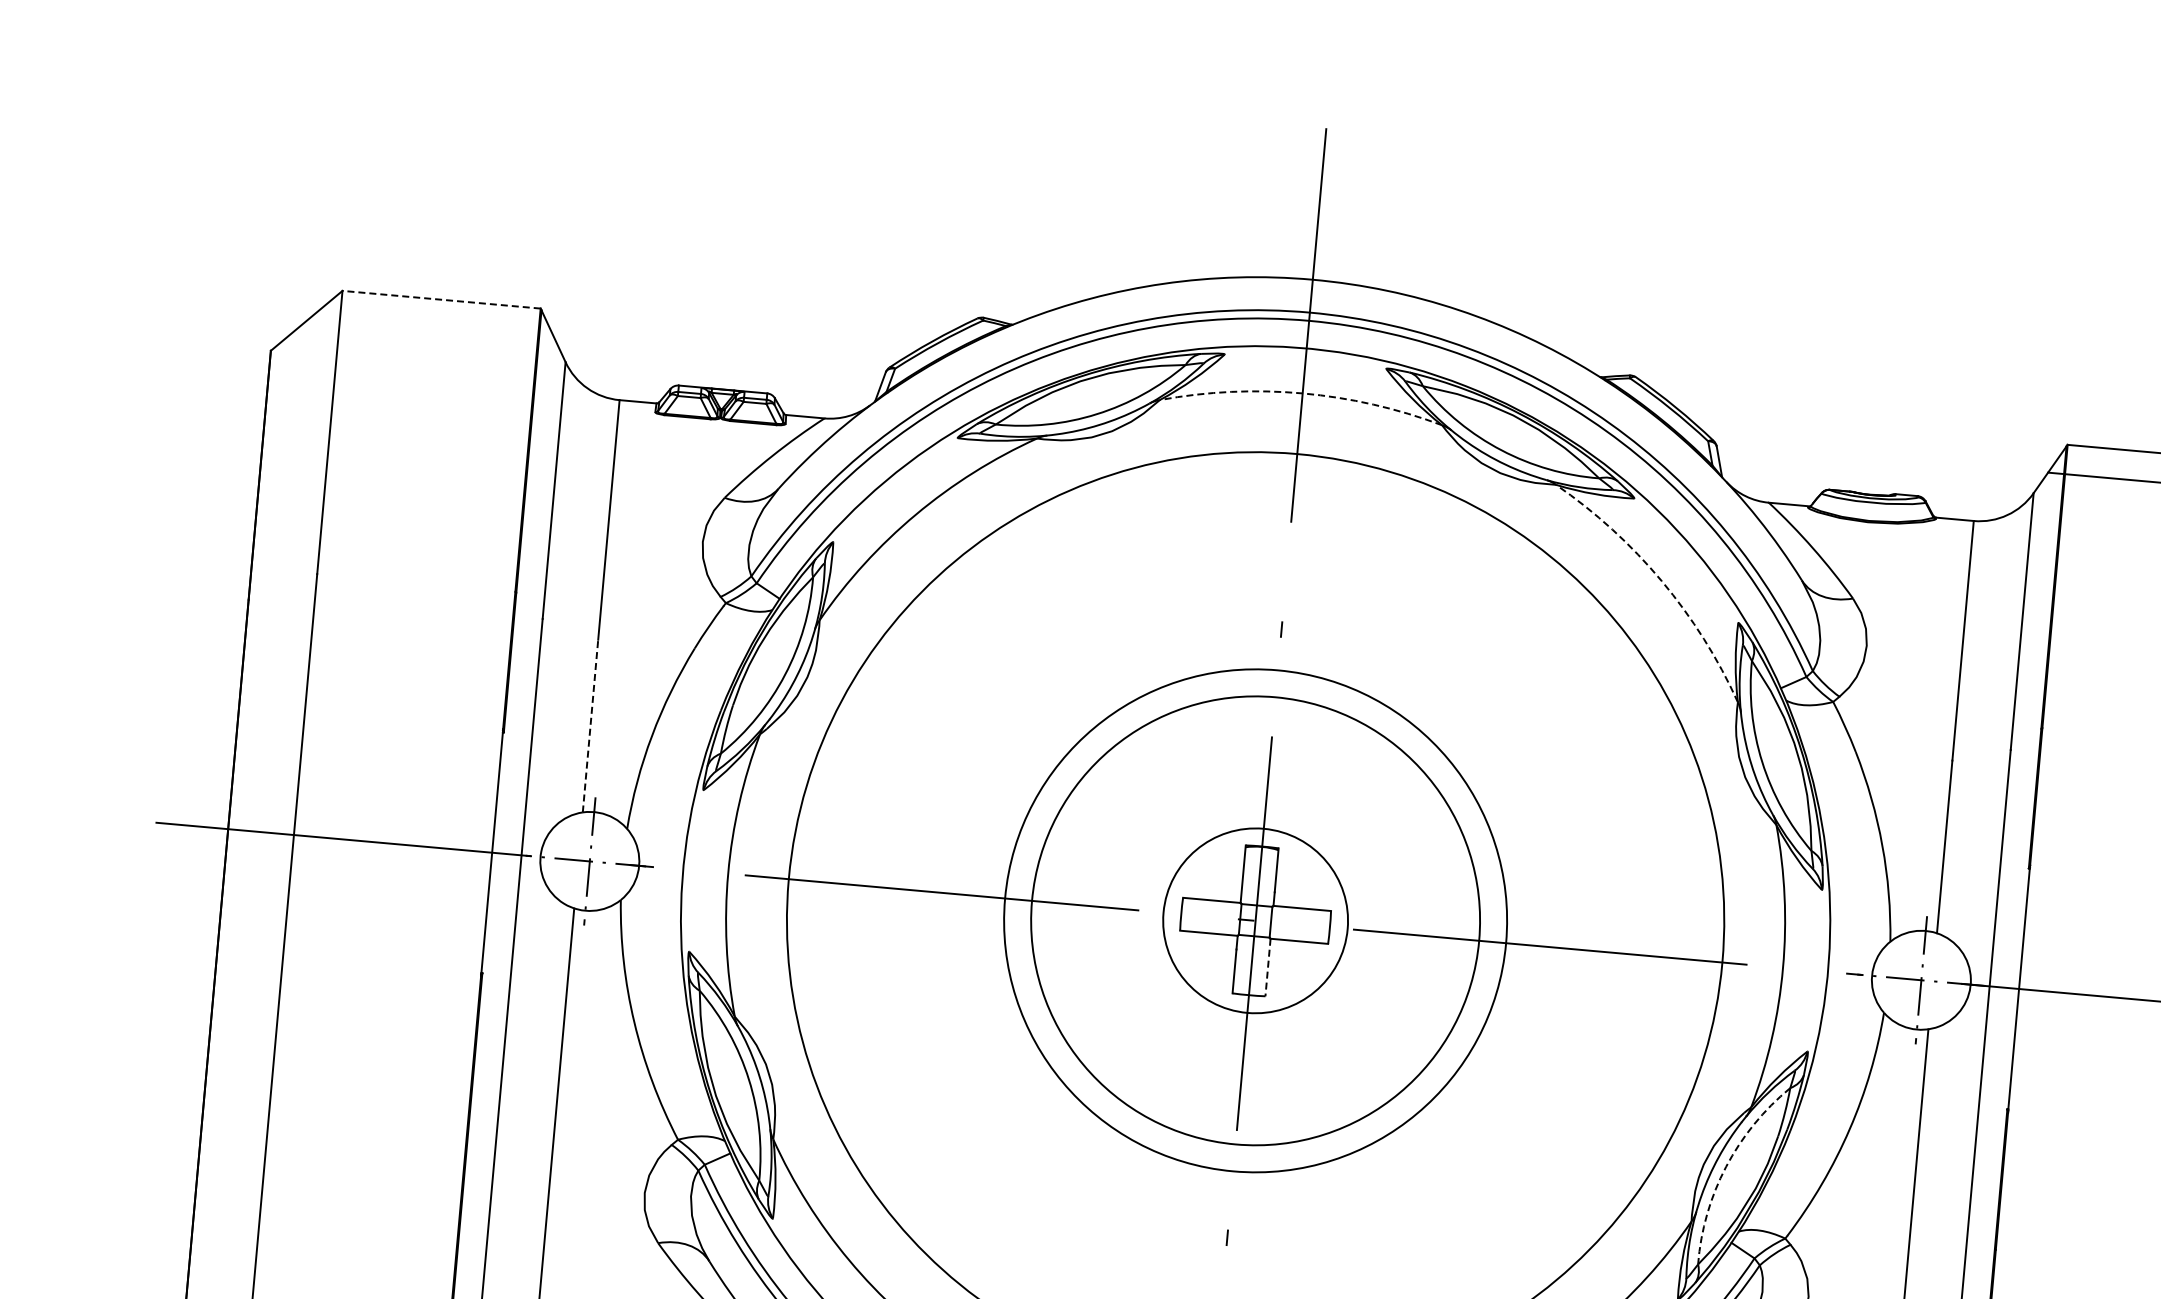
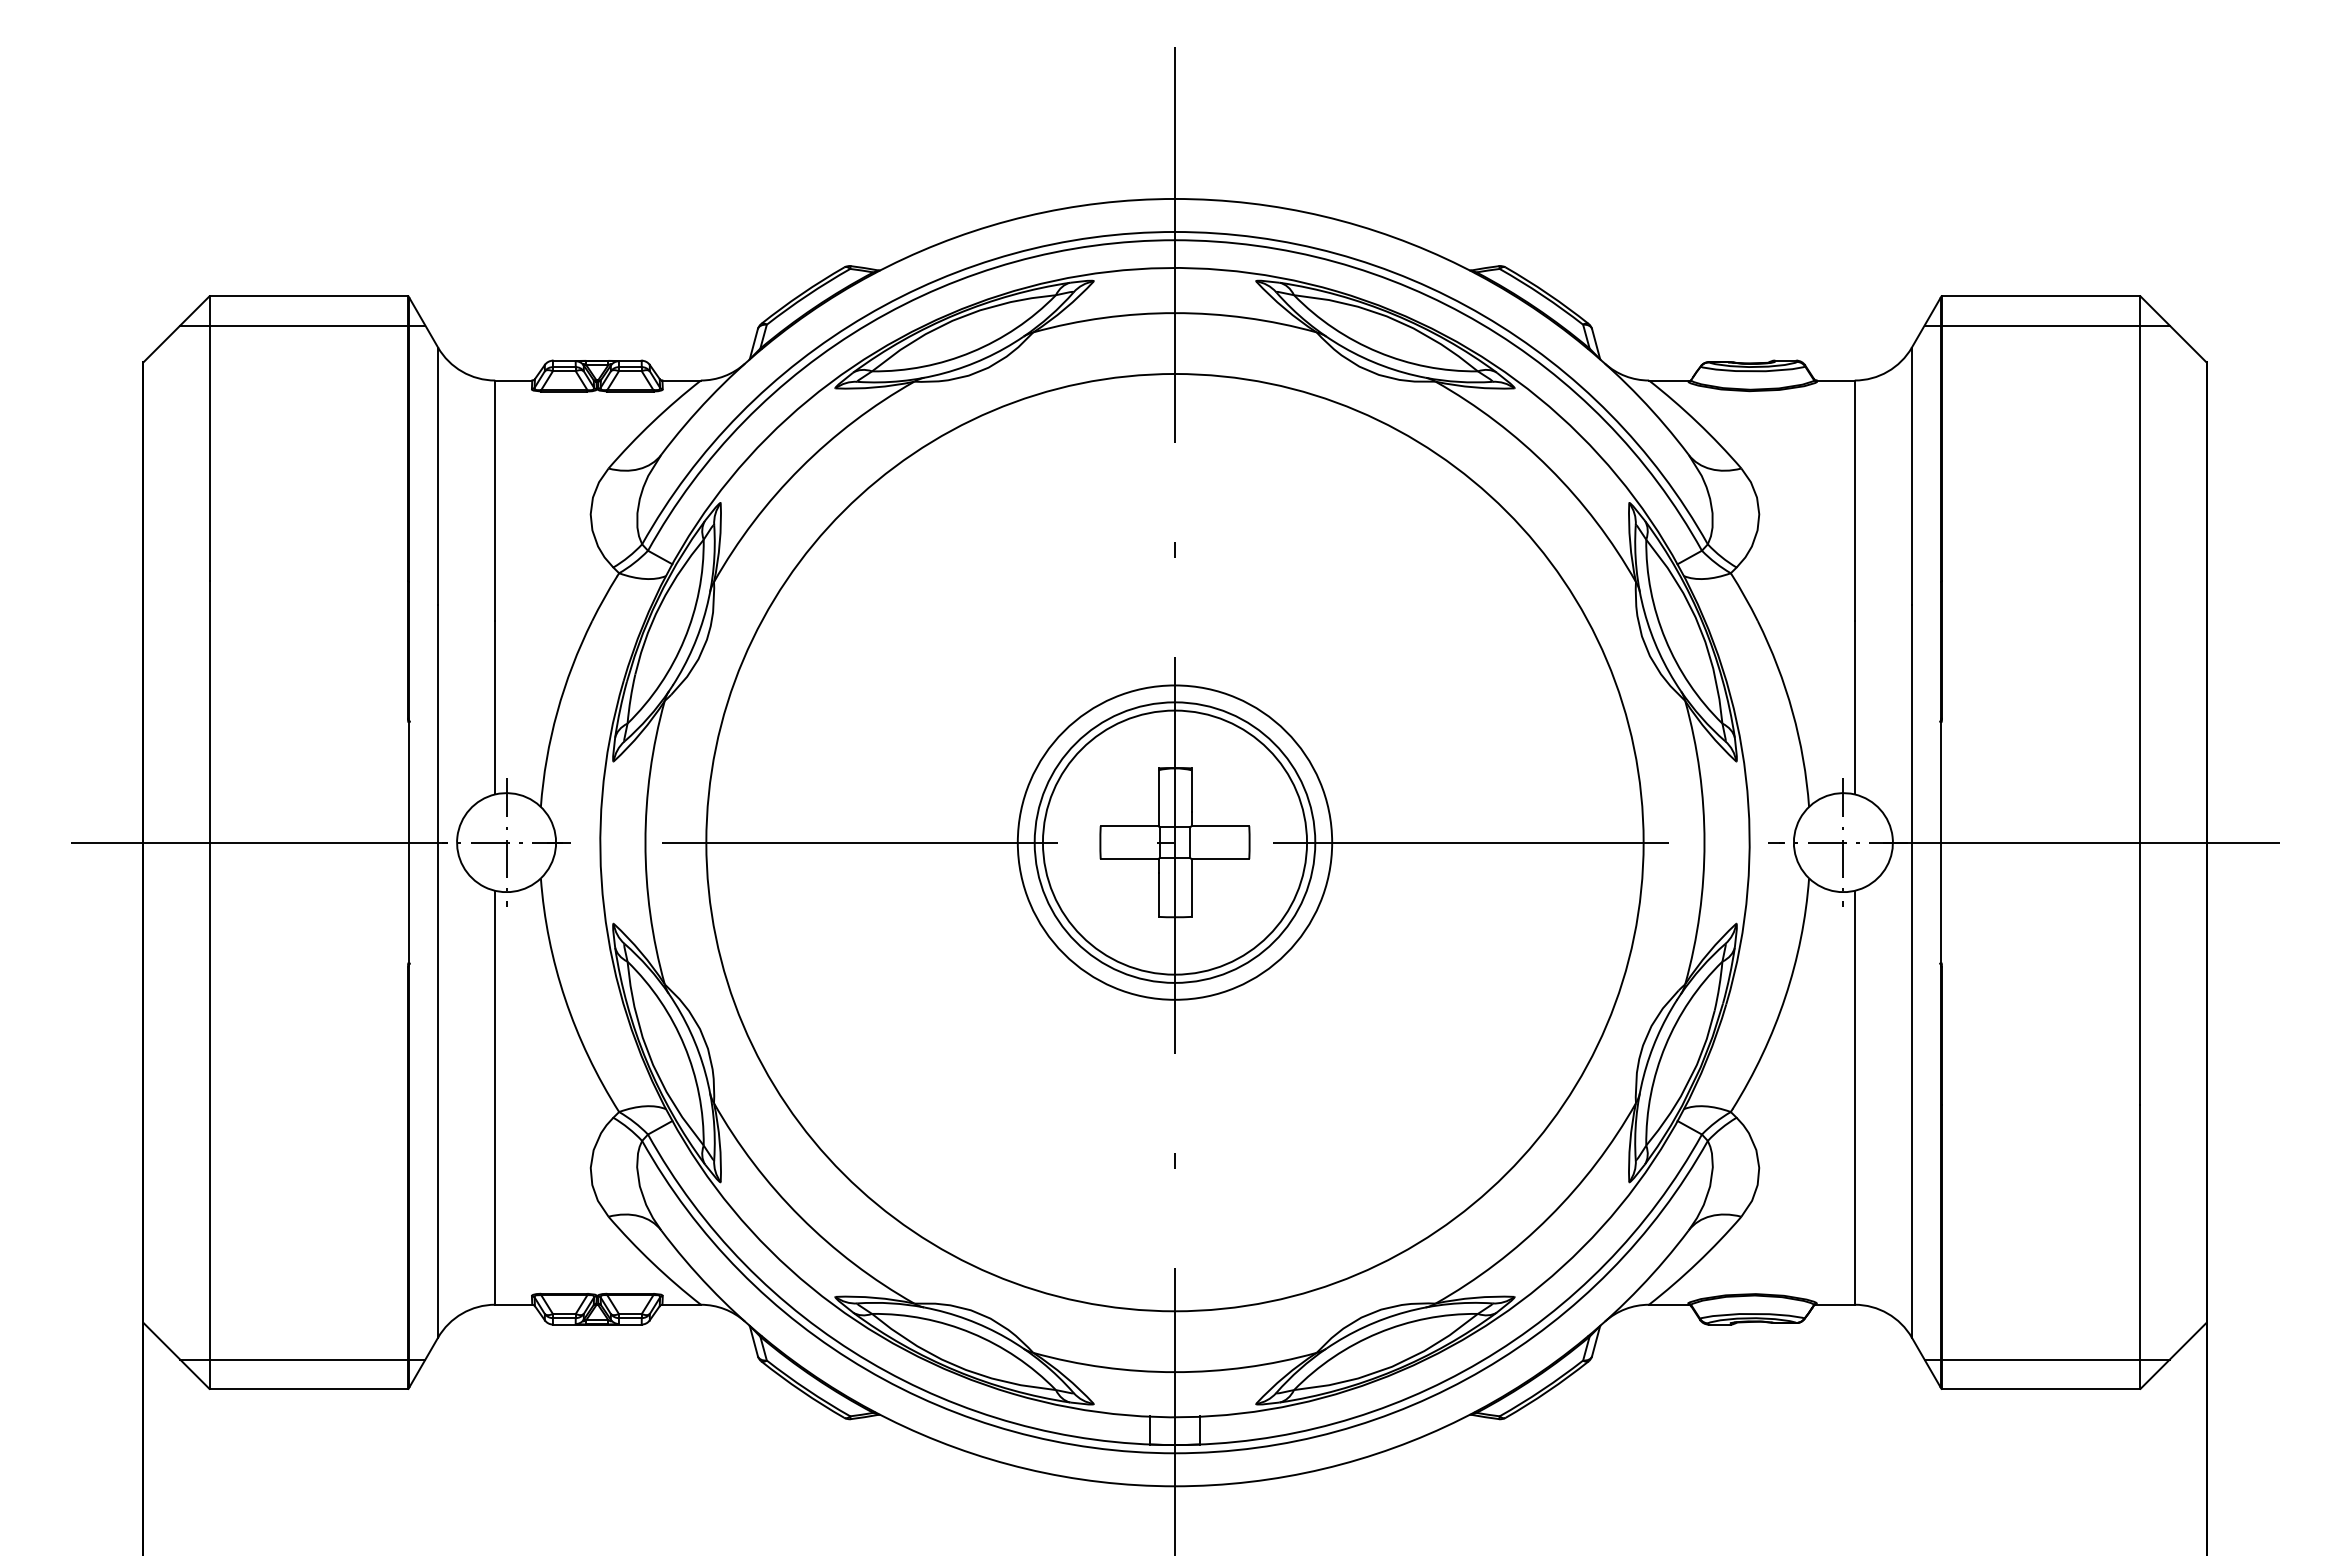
line: (441, 299) -> (308, 296), dashed -> solid
line: (432, 328) -> (302, 325), added
arc: (1303, 393) -> (1175, 313), dashed -> solid
arc: (1661, 581) -> (1549, 468), dashed -> solid
line: (590, 725) -> (495, 707), dashed -> solid
circle: (1255, 920) -> (1174, 842), size x0.62
circle: (1255, 920) -> (1174, 842), size x0.62
circle: (1255, 920) -> (1174, 842), size x1.43
line: (1267, 968) -> (1191, 888), dashed -> solid
arc: (1726, 1166) -> (1665, 1045), dashed -> solid

